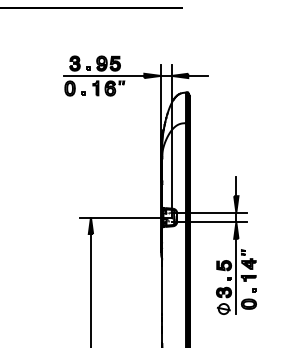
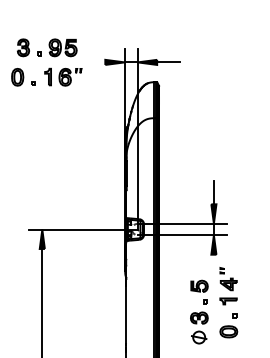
line: (104, 75) -> (58, 61), removed
line: (236, 276) -> (214, 299), removed

